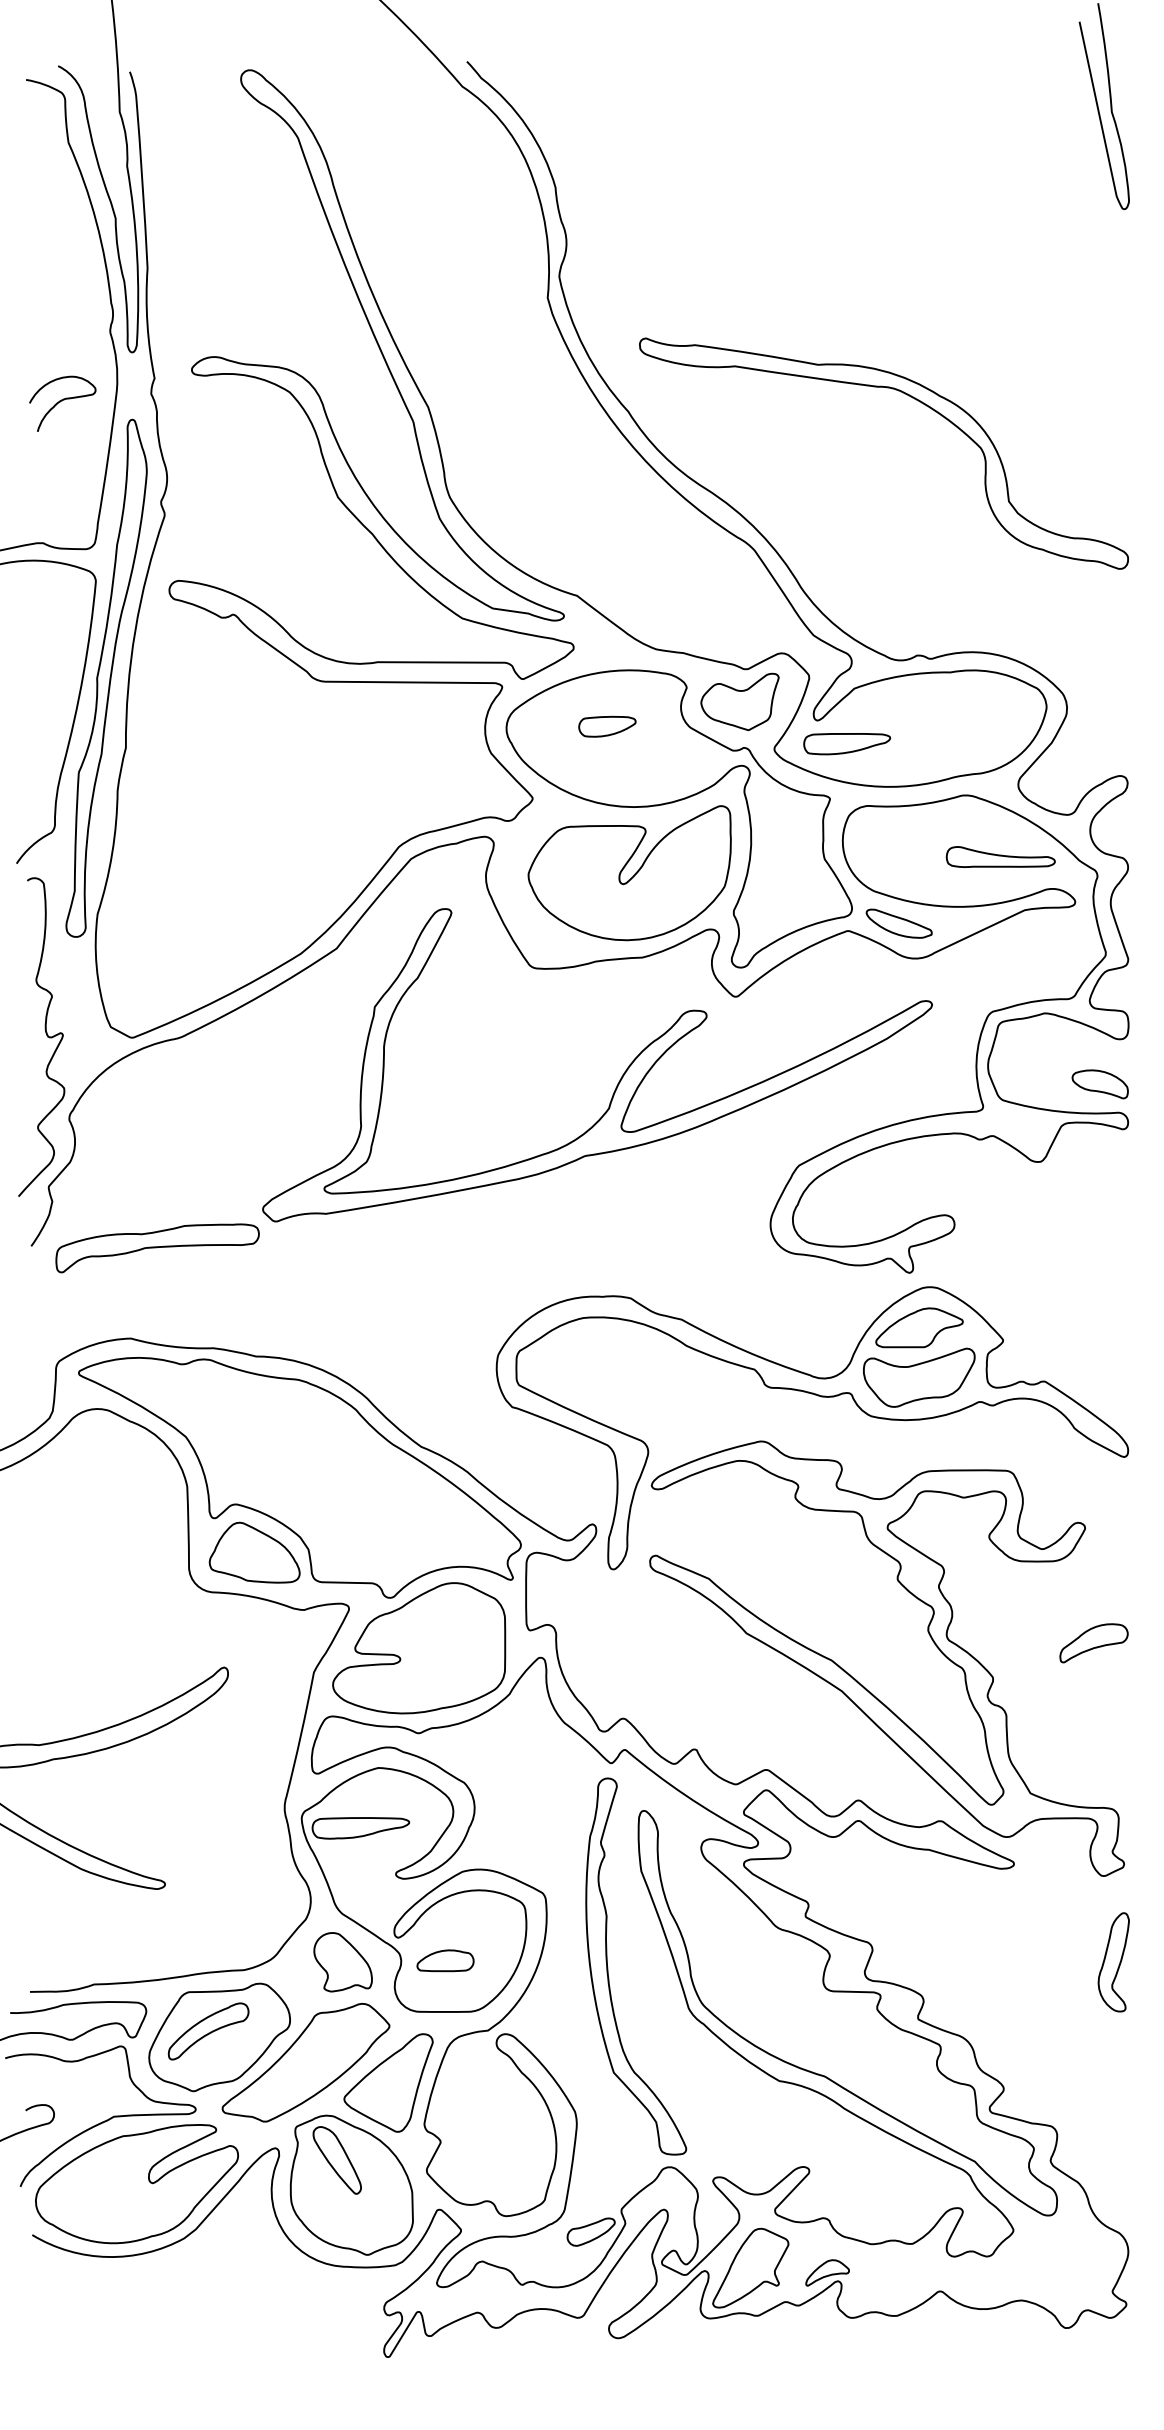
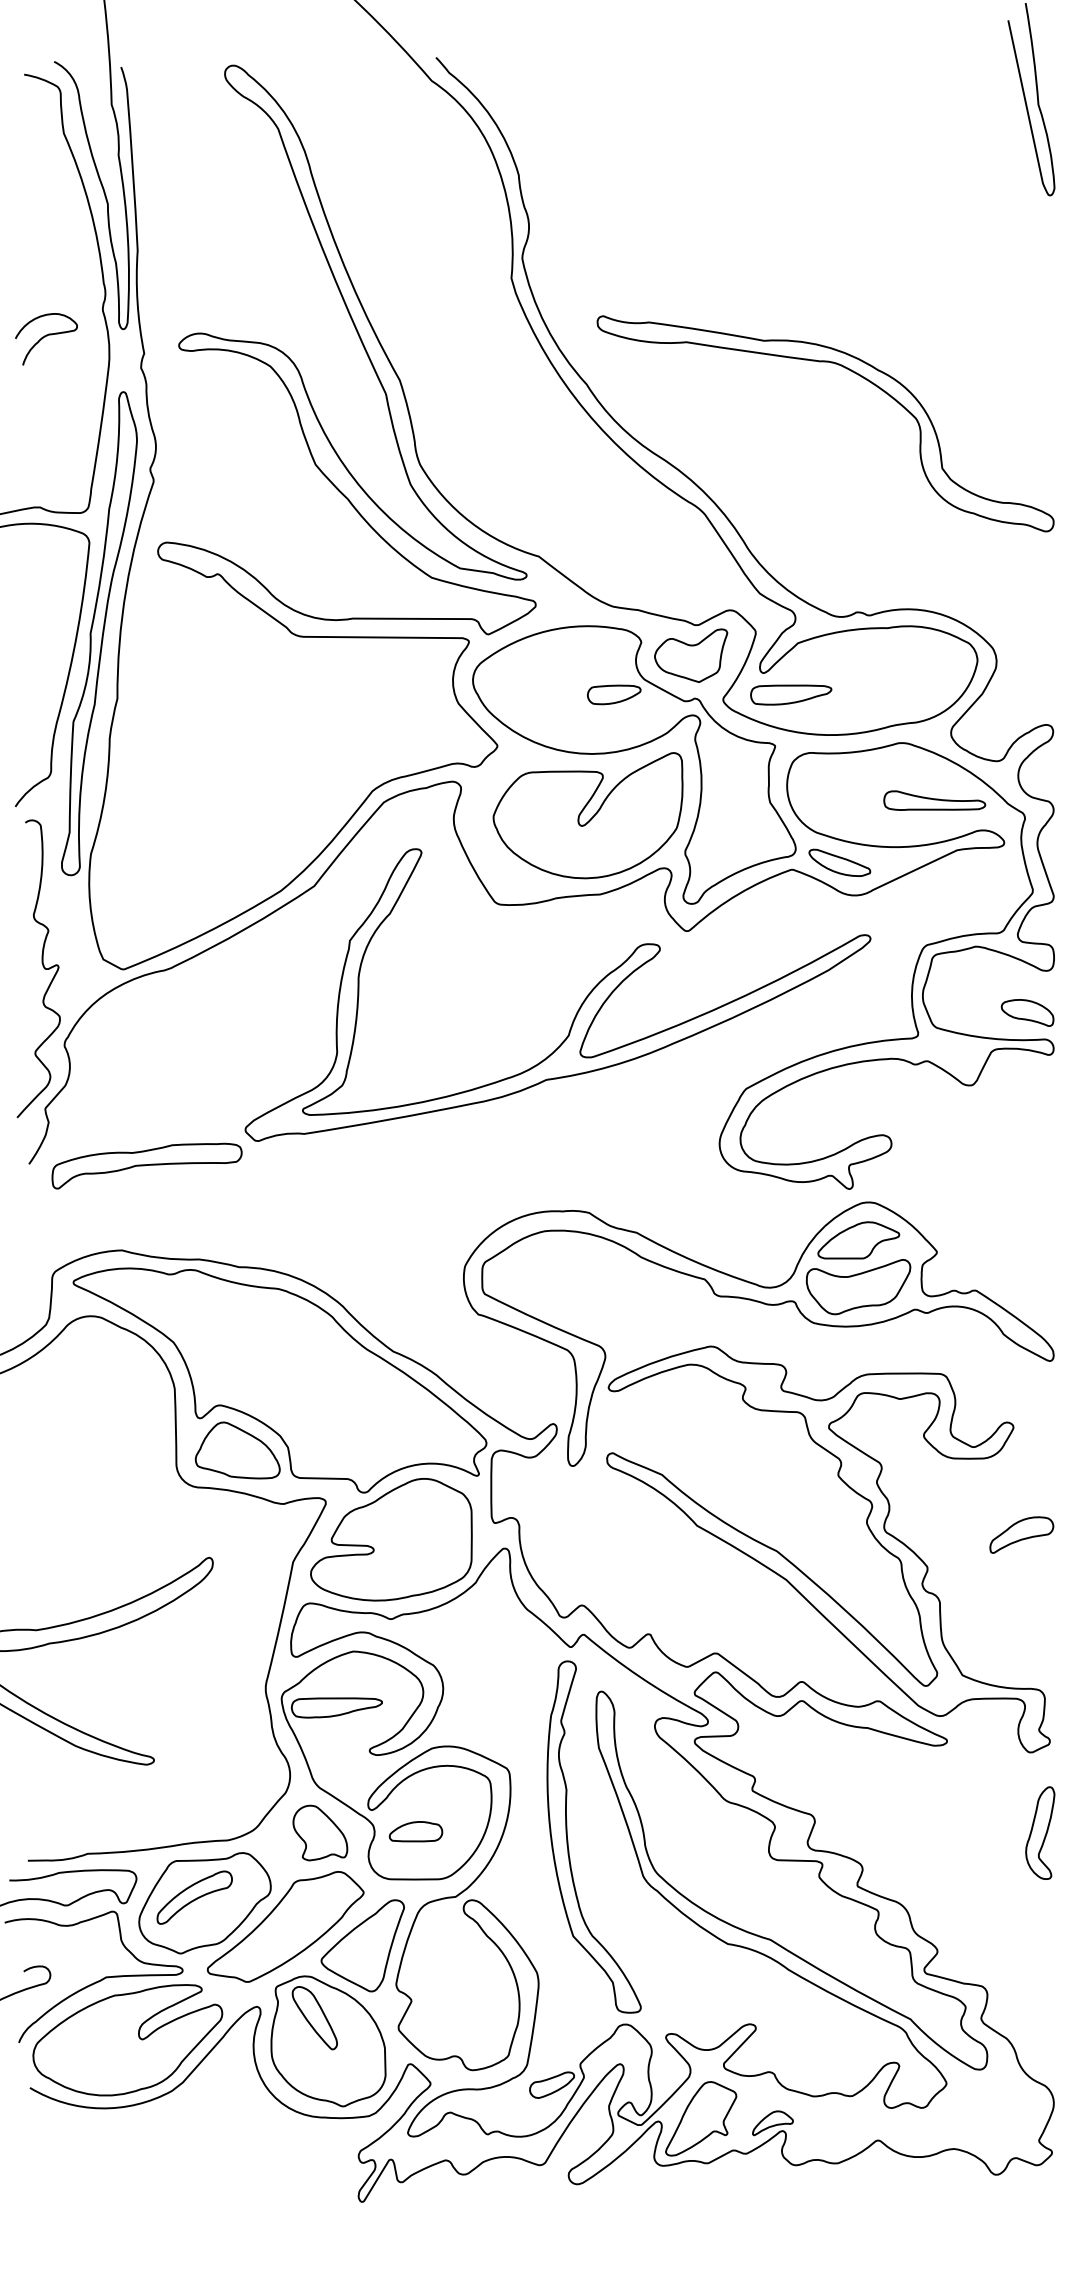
curve: (61, 401) -> (45, 337), moved
part: (607, 726) -> (614, 694), moved

